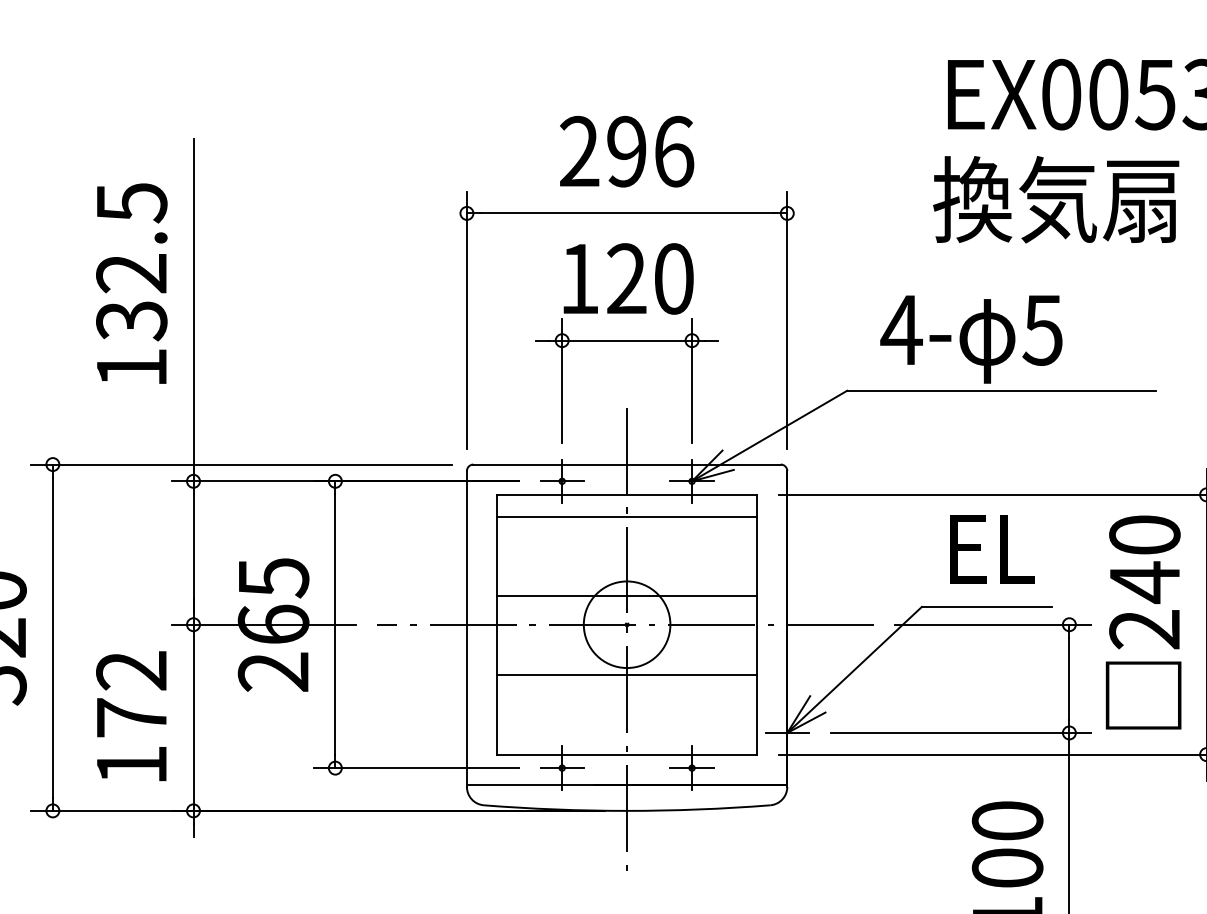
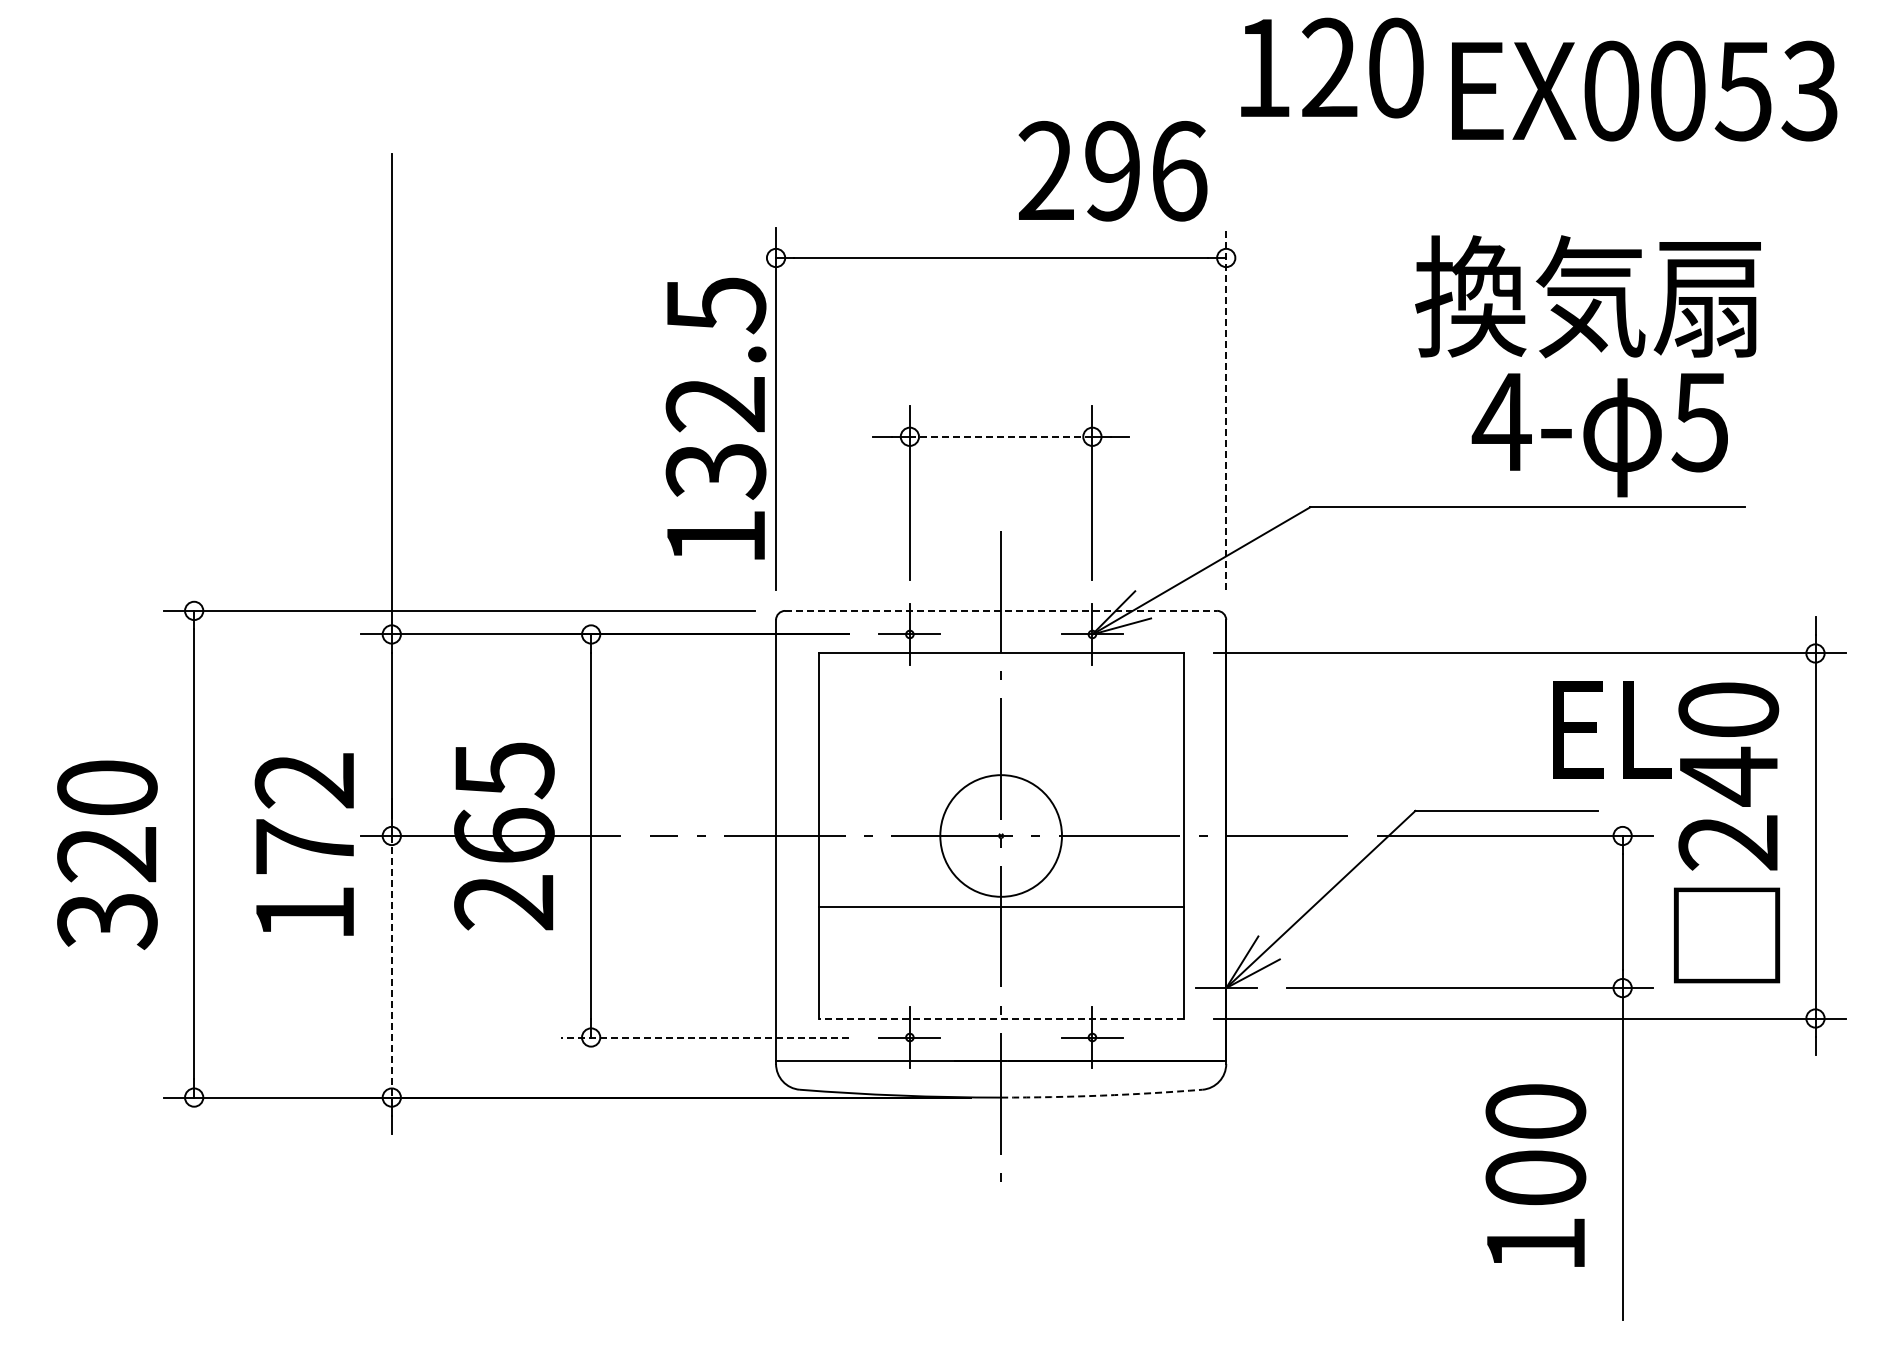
text: (626, 151) -> (1112, 171), moved
text: (1055, 199) -> (1587, 296), moved
text: (628, 278) -> (1332, 67), moved
text: (131, 283) -> (715, 418), moved
line: (787, 320) -> (1226, 408), solid -> dashed
text: (971, 339) -> (1599, 435), moved
line: (626, 340) -> (1000, 436), solid -> dashed
line: (627, 464) -> (1001, 610), solid -> dashed
line: (626, 516) -> (1000, 683), removed
text: (992, 548) -> (1612, 729), moved
line: (626, 595) -> (1000, 795), removed
text: (130, 716) -> (303, 844), moved
line: (193, 717) -> (391, 966), solid -> dashed
line: (627, 754) -> (1001, 1018), solid -> dashed
line: (416, 768) -> (704, 1037), solid -> dashed
arc: (698, 809) -> (1101, 1095), solid -> dashed

